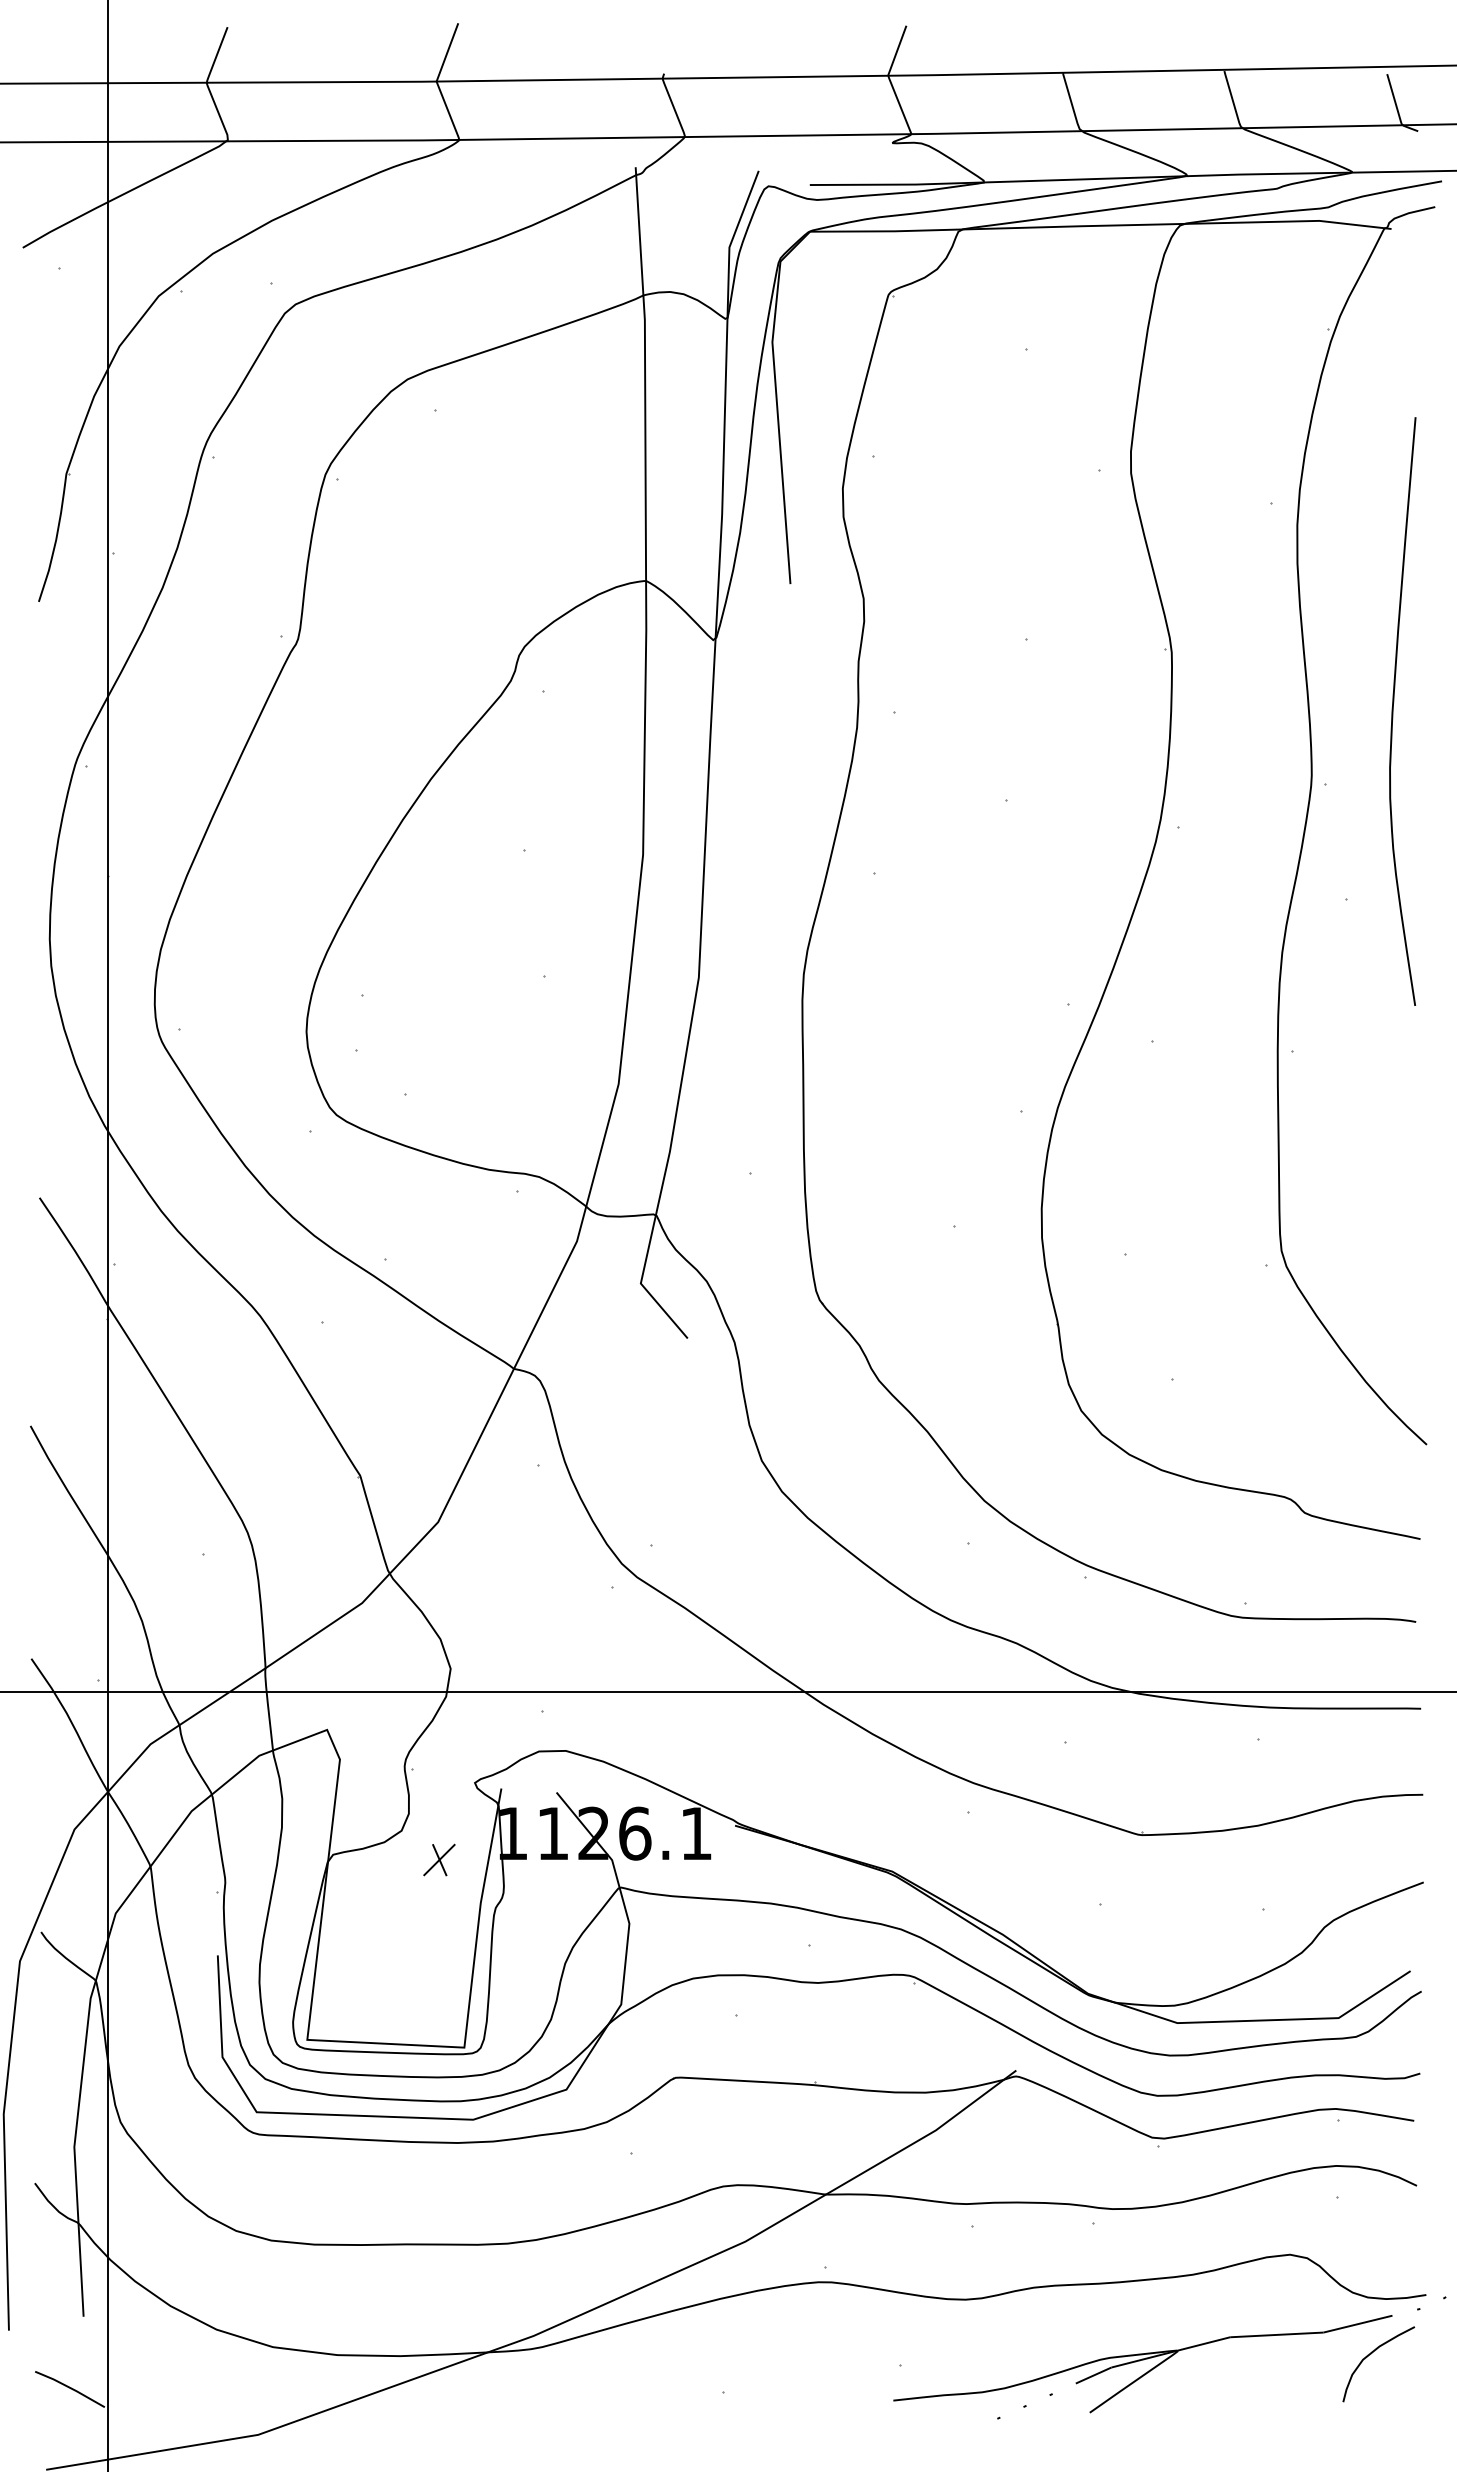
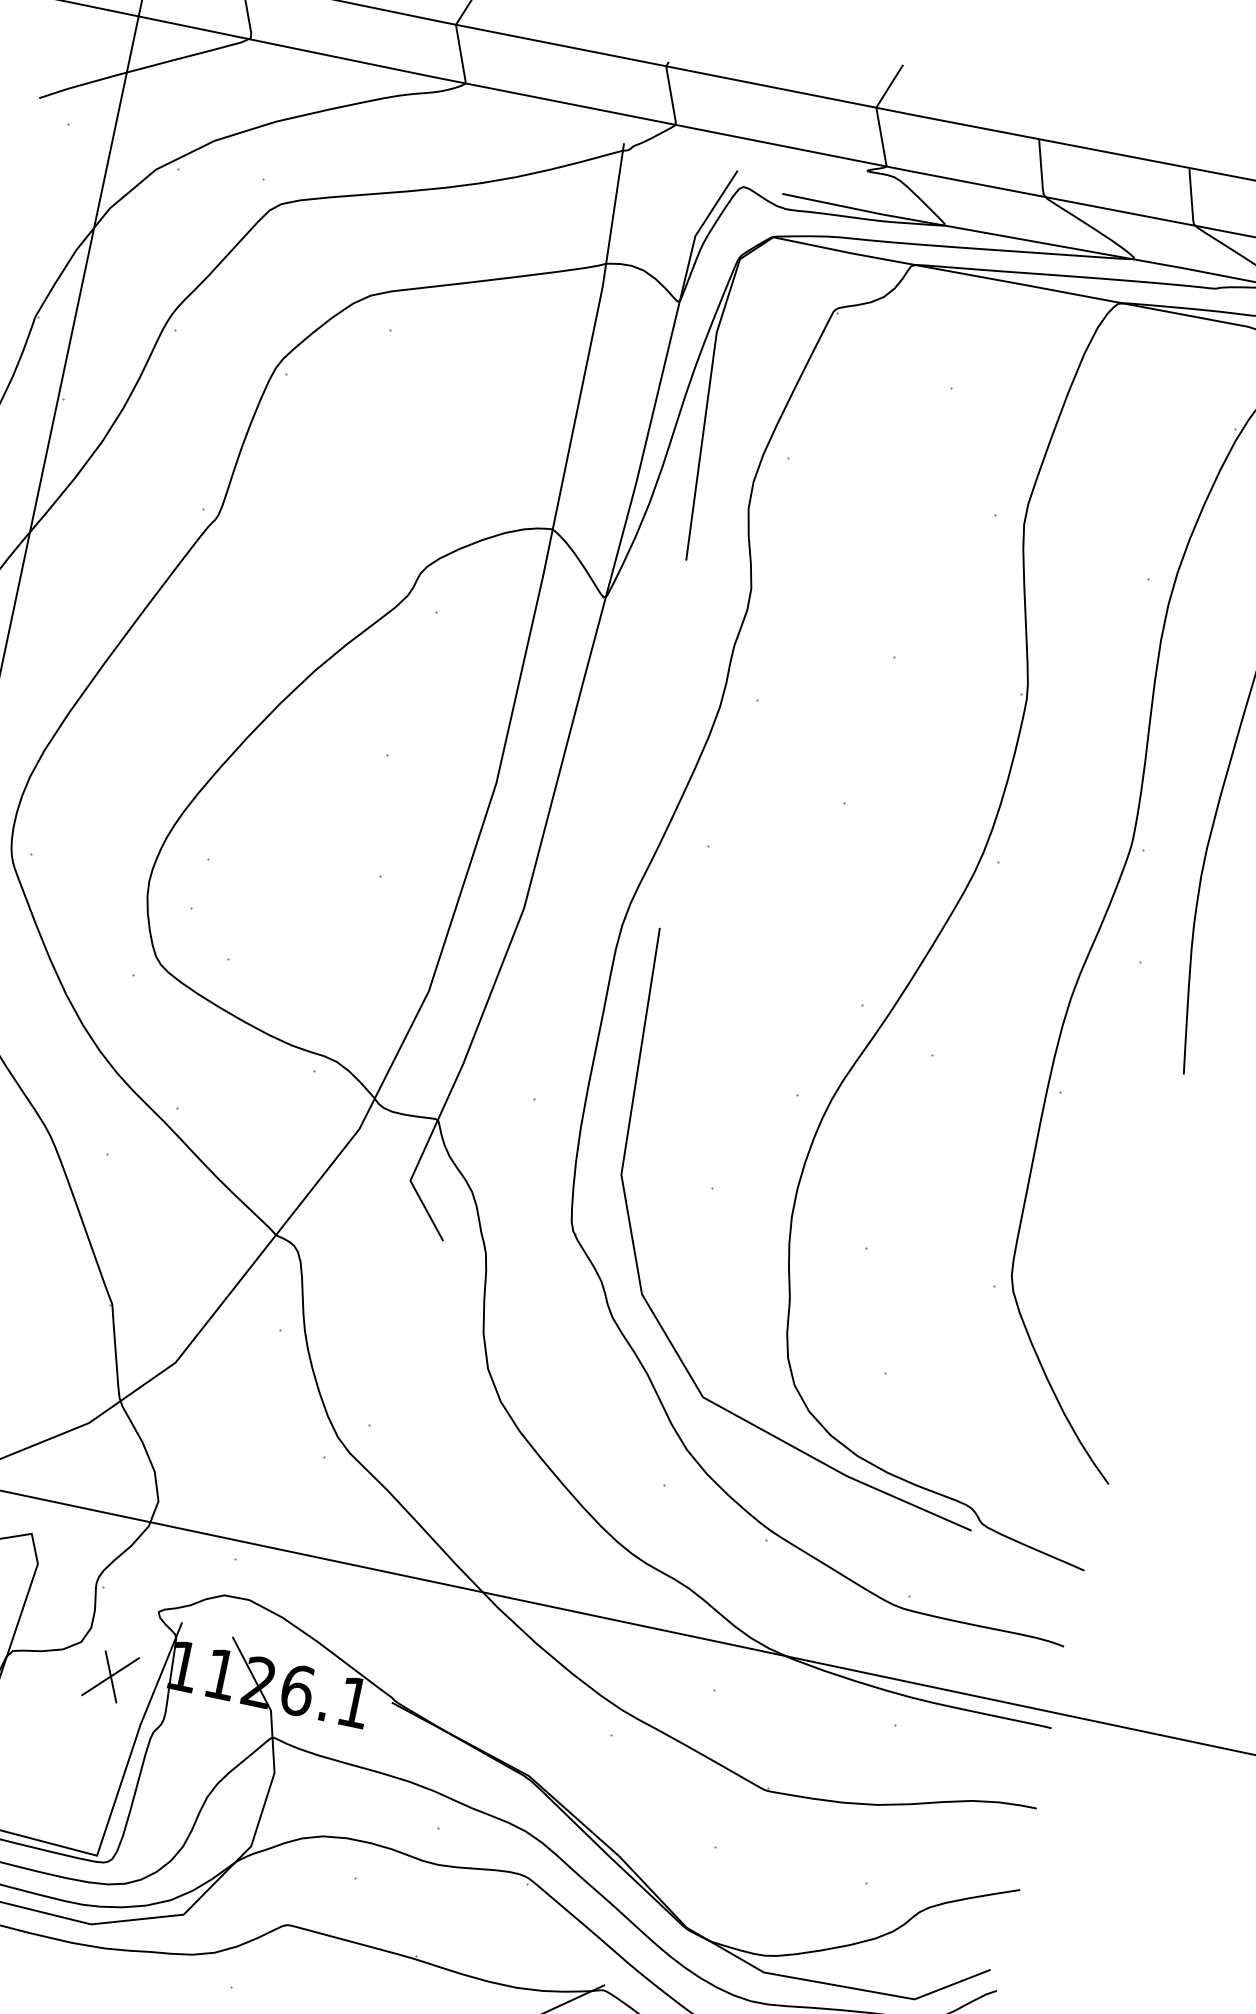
curve: (891, 1314) -> (637, 1258), added
part: (439, 1859) -> (110, 1676), size x1.67

